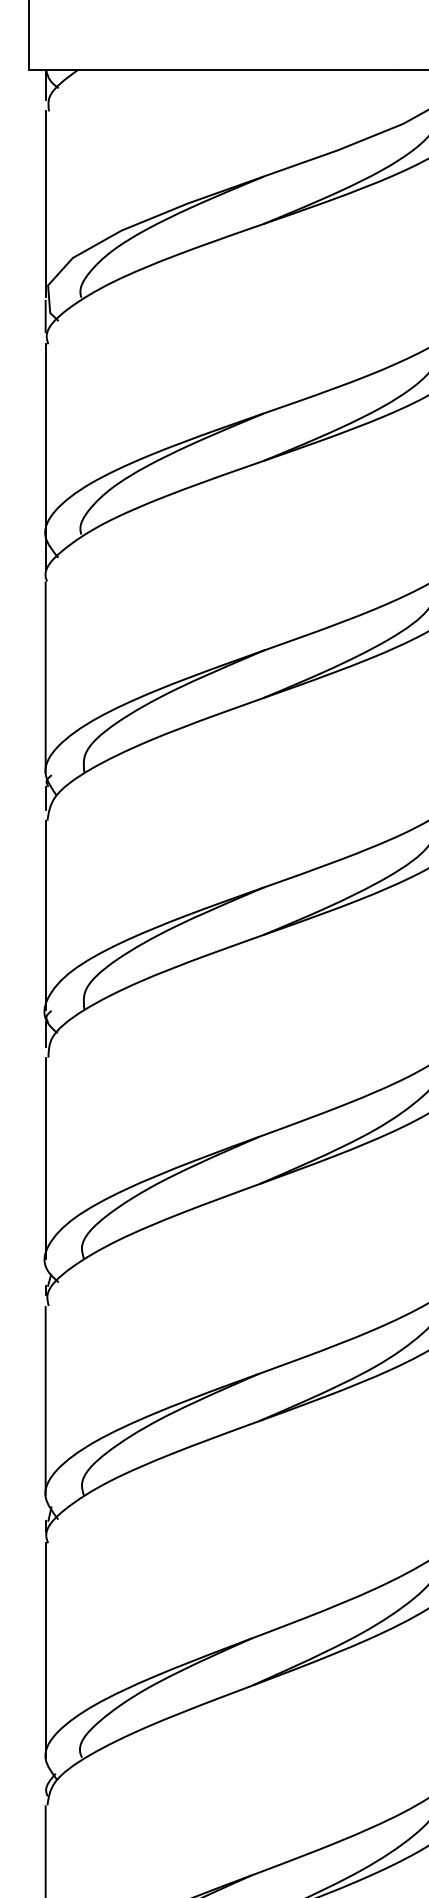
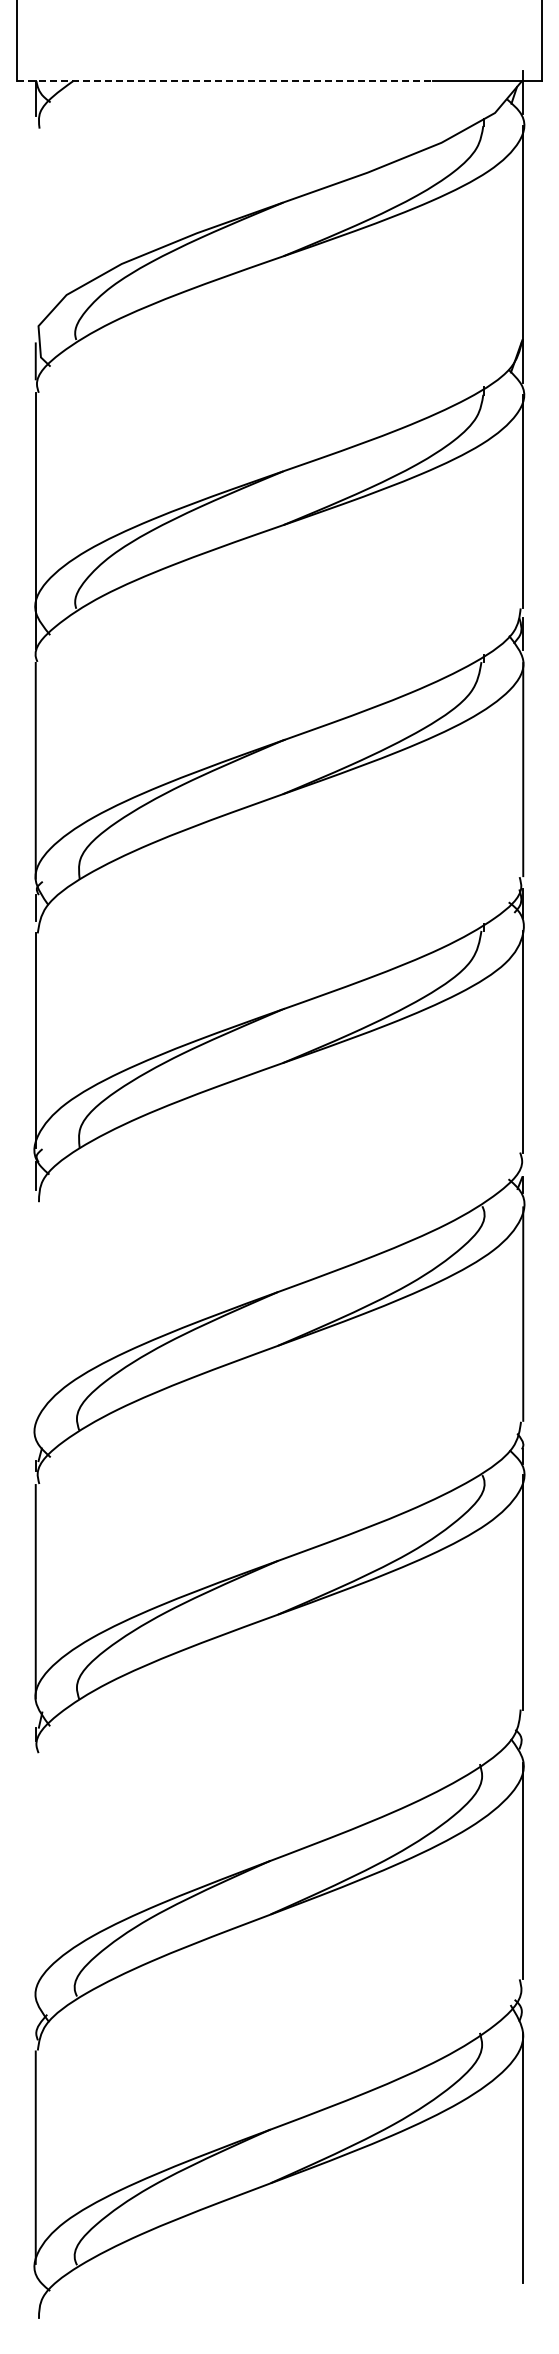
line: (212, 69) -> (224, 81), solid -> dashed
line: (45, 203) -> (35, 233), removed
line: (45, 1158) -> (35, 1316), removed
line: (45, 1651) -> (35, 1875), removed

